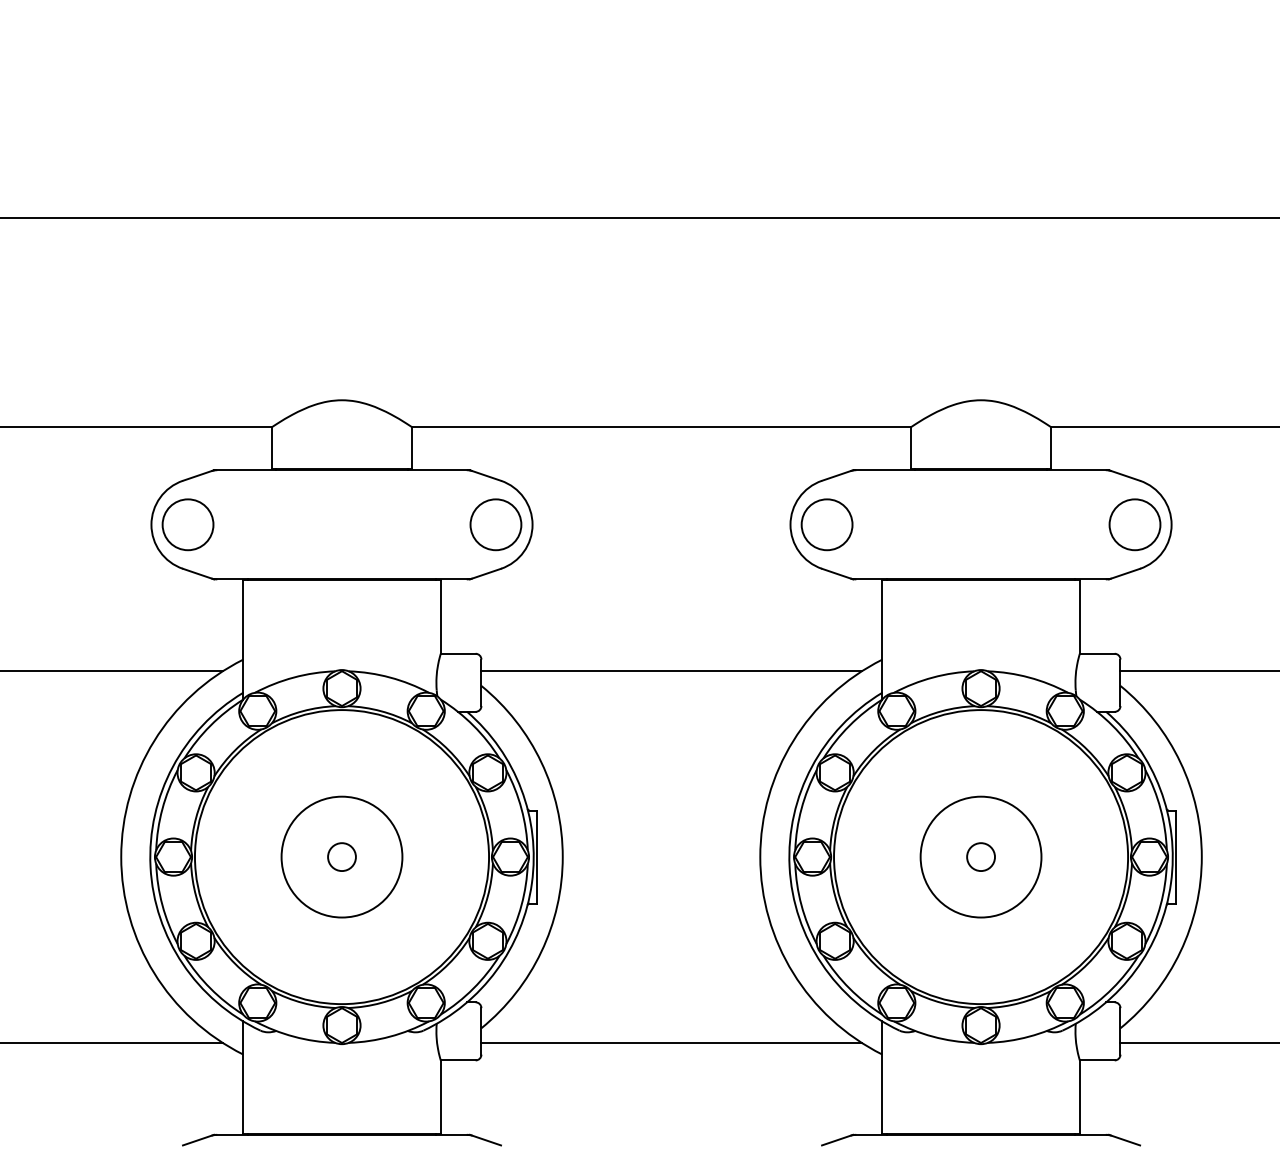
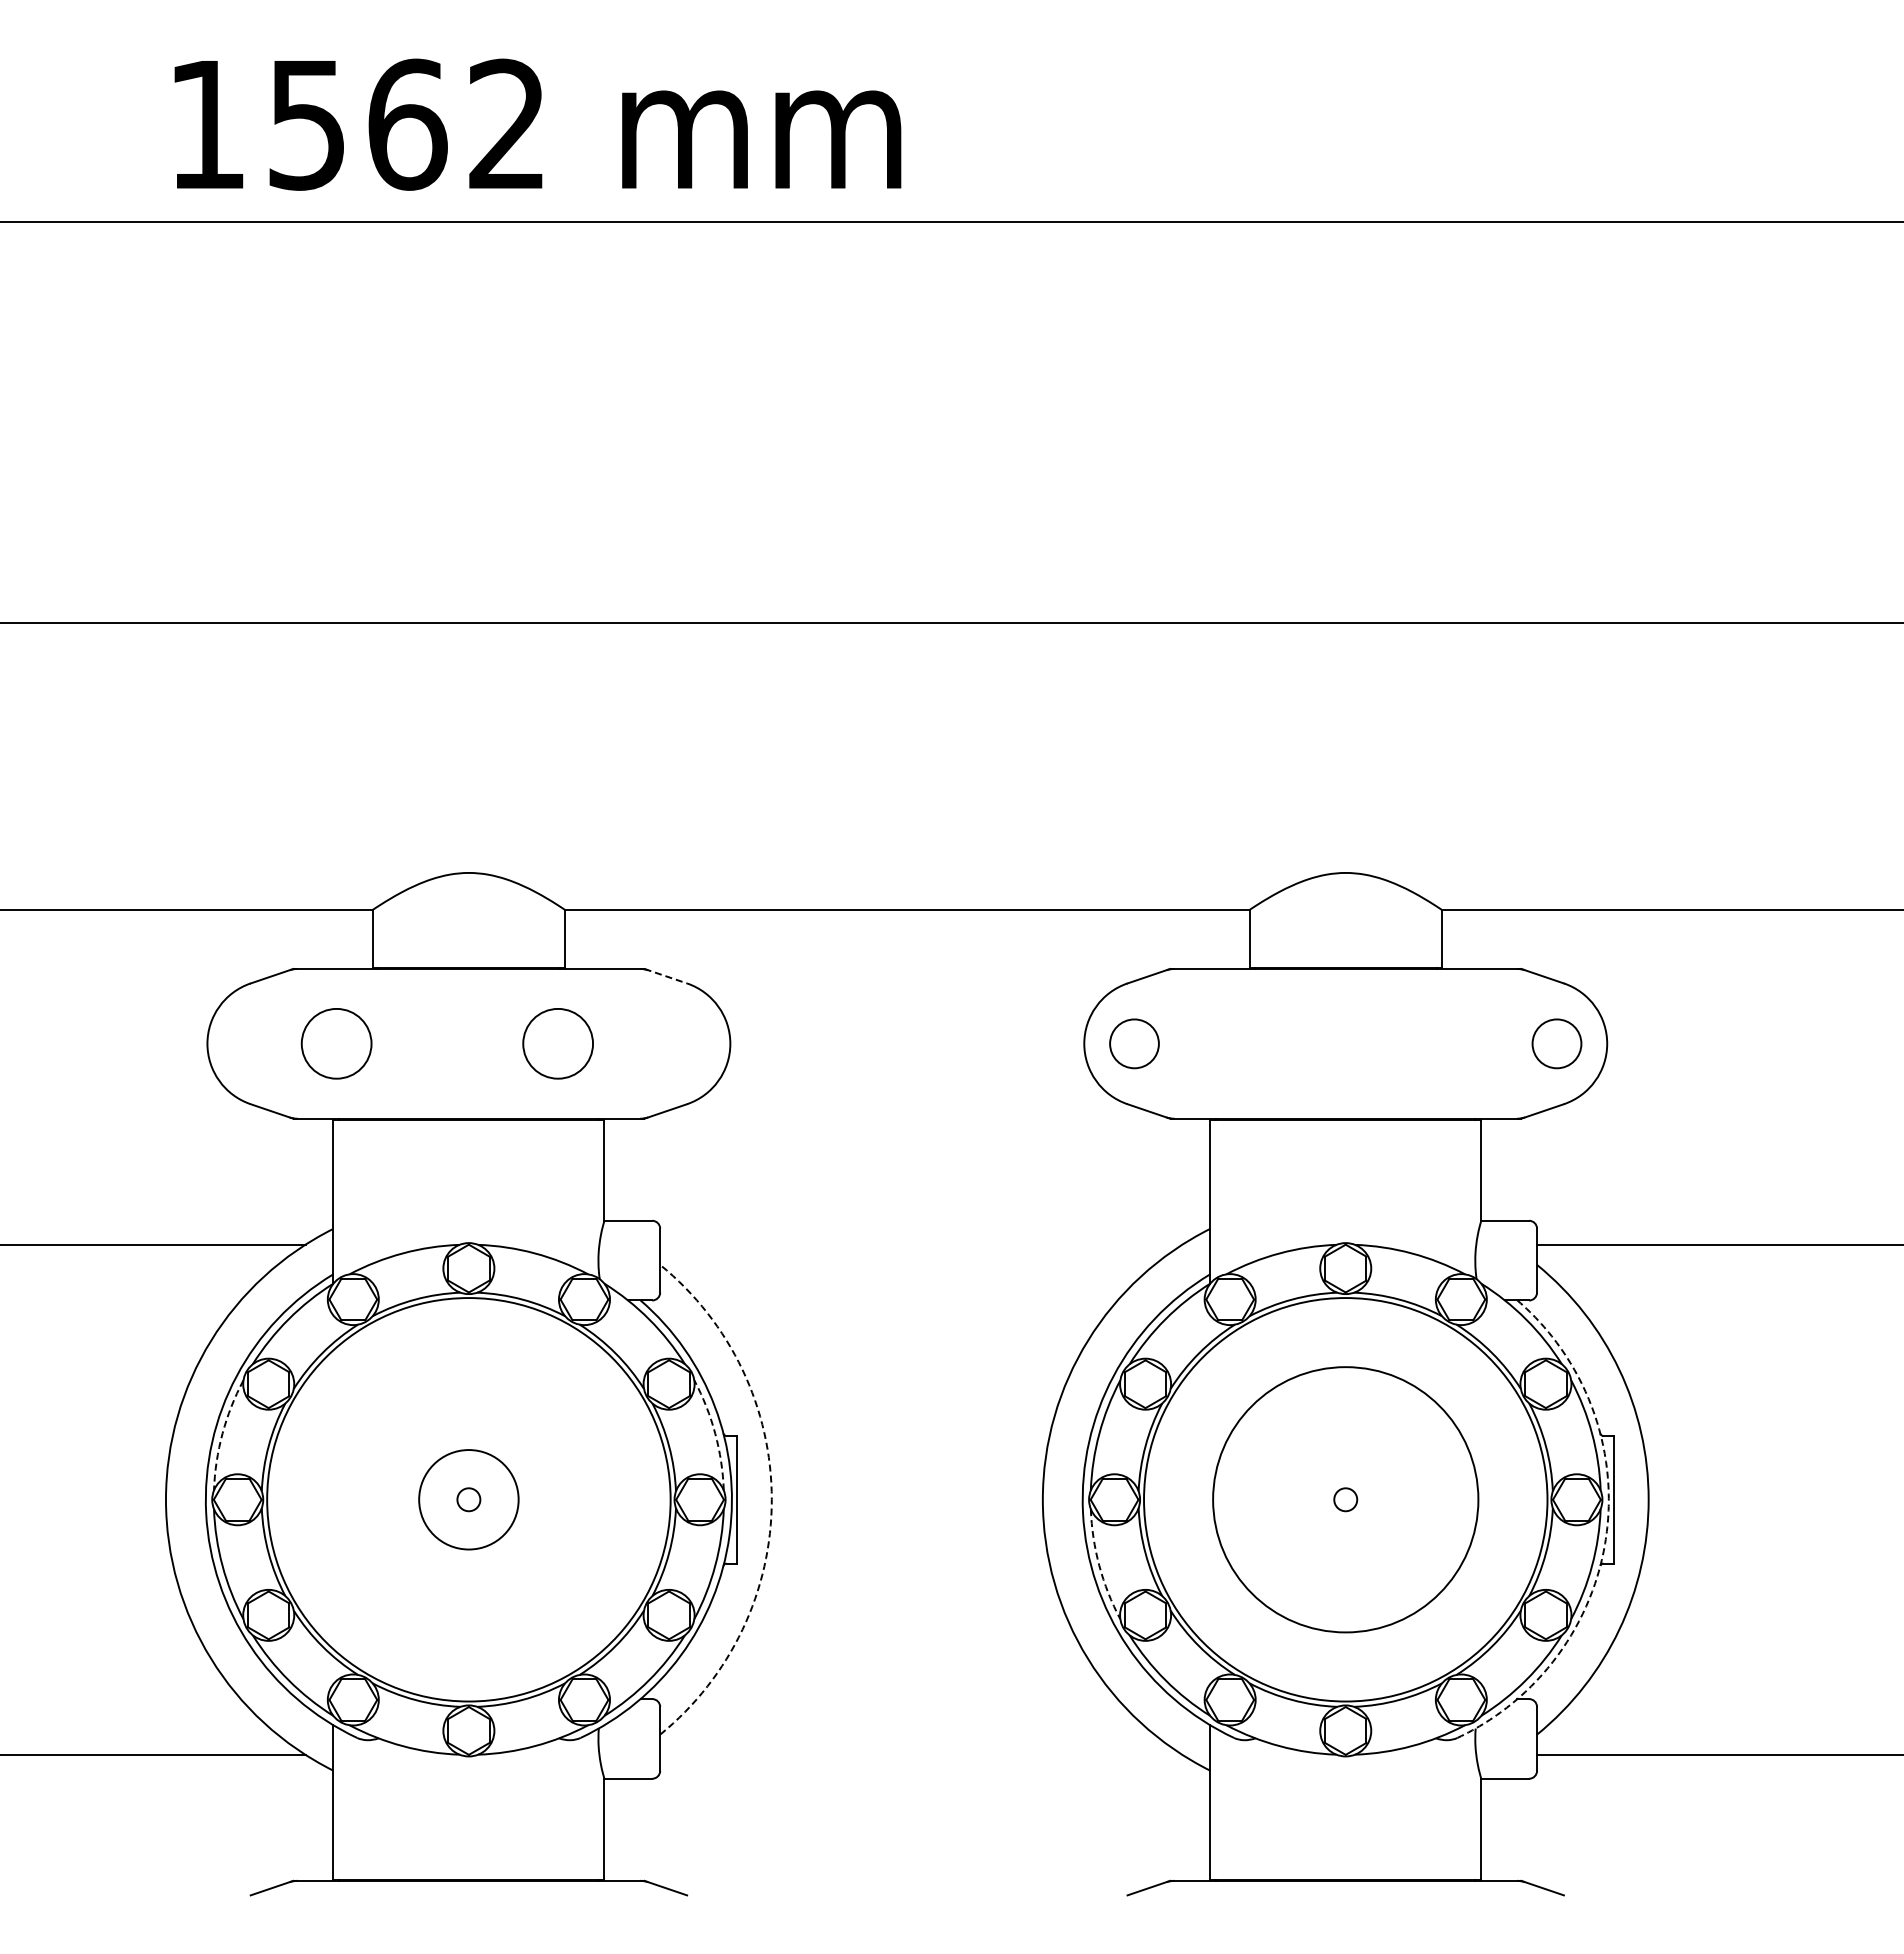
line: (486, 475) -> (666, 976), solid -> dashed
circle: (187, 524) -> (336, 1043), moved
circle: (495, 524) -> (557, 1043), moved
circle: (827, 524) -> (1134, 1043), size x0.7
circle: (1134, 524) -> (1556, 1043), size x0.7
line: (671, 671) -> (921, 1244), removed
arc: (162, 808) -> (222, 1433), solid -> dashed
arc: (521, 808) -> (715, 1433), solid -> dashed
circle: (341, 856) -> (468, 1499), size x0.6
circle: (341, 856) -> (468, 1499), size x0.6
arc: (562, 856) -> (771, 1499), solid -> dashed
circle: (980, 856) -> (1345, 1499), size x0.6
circle: (980, 856) -> (1345, 1499), size x1.6
arc: (1171, 883) -> (1606, 1535), solid -> dashed
arc: (801, 905) -> (1099, 1565), solid -> dashed
line: (671, 1042) -> (921, 1754), removed

